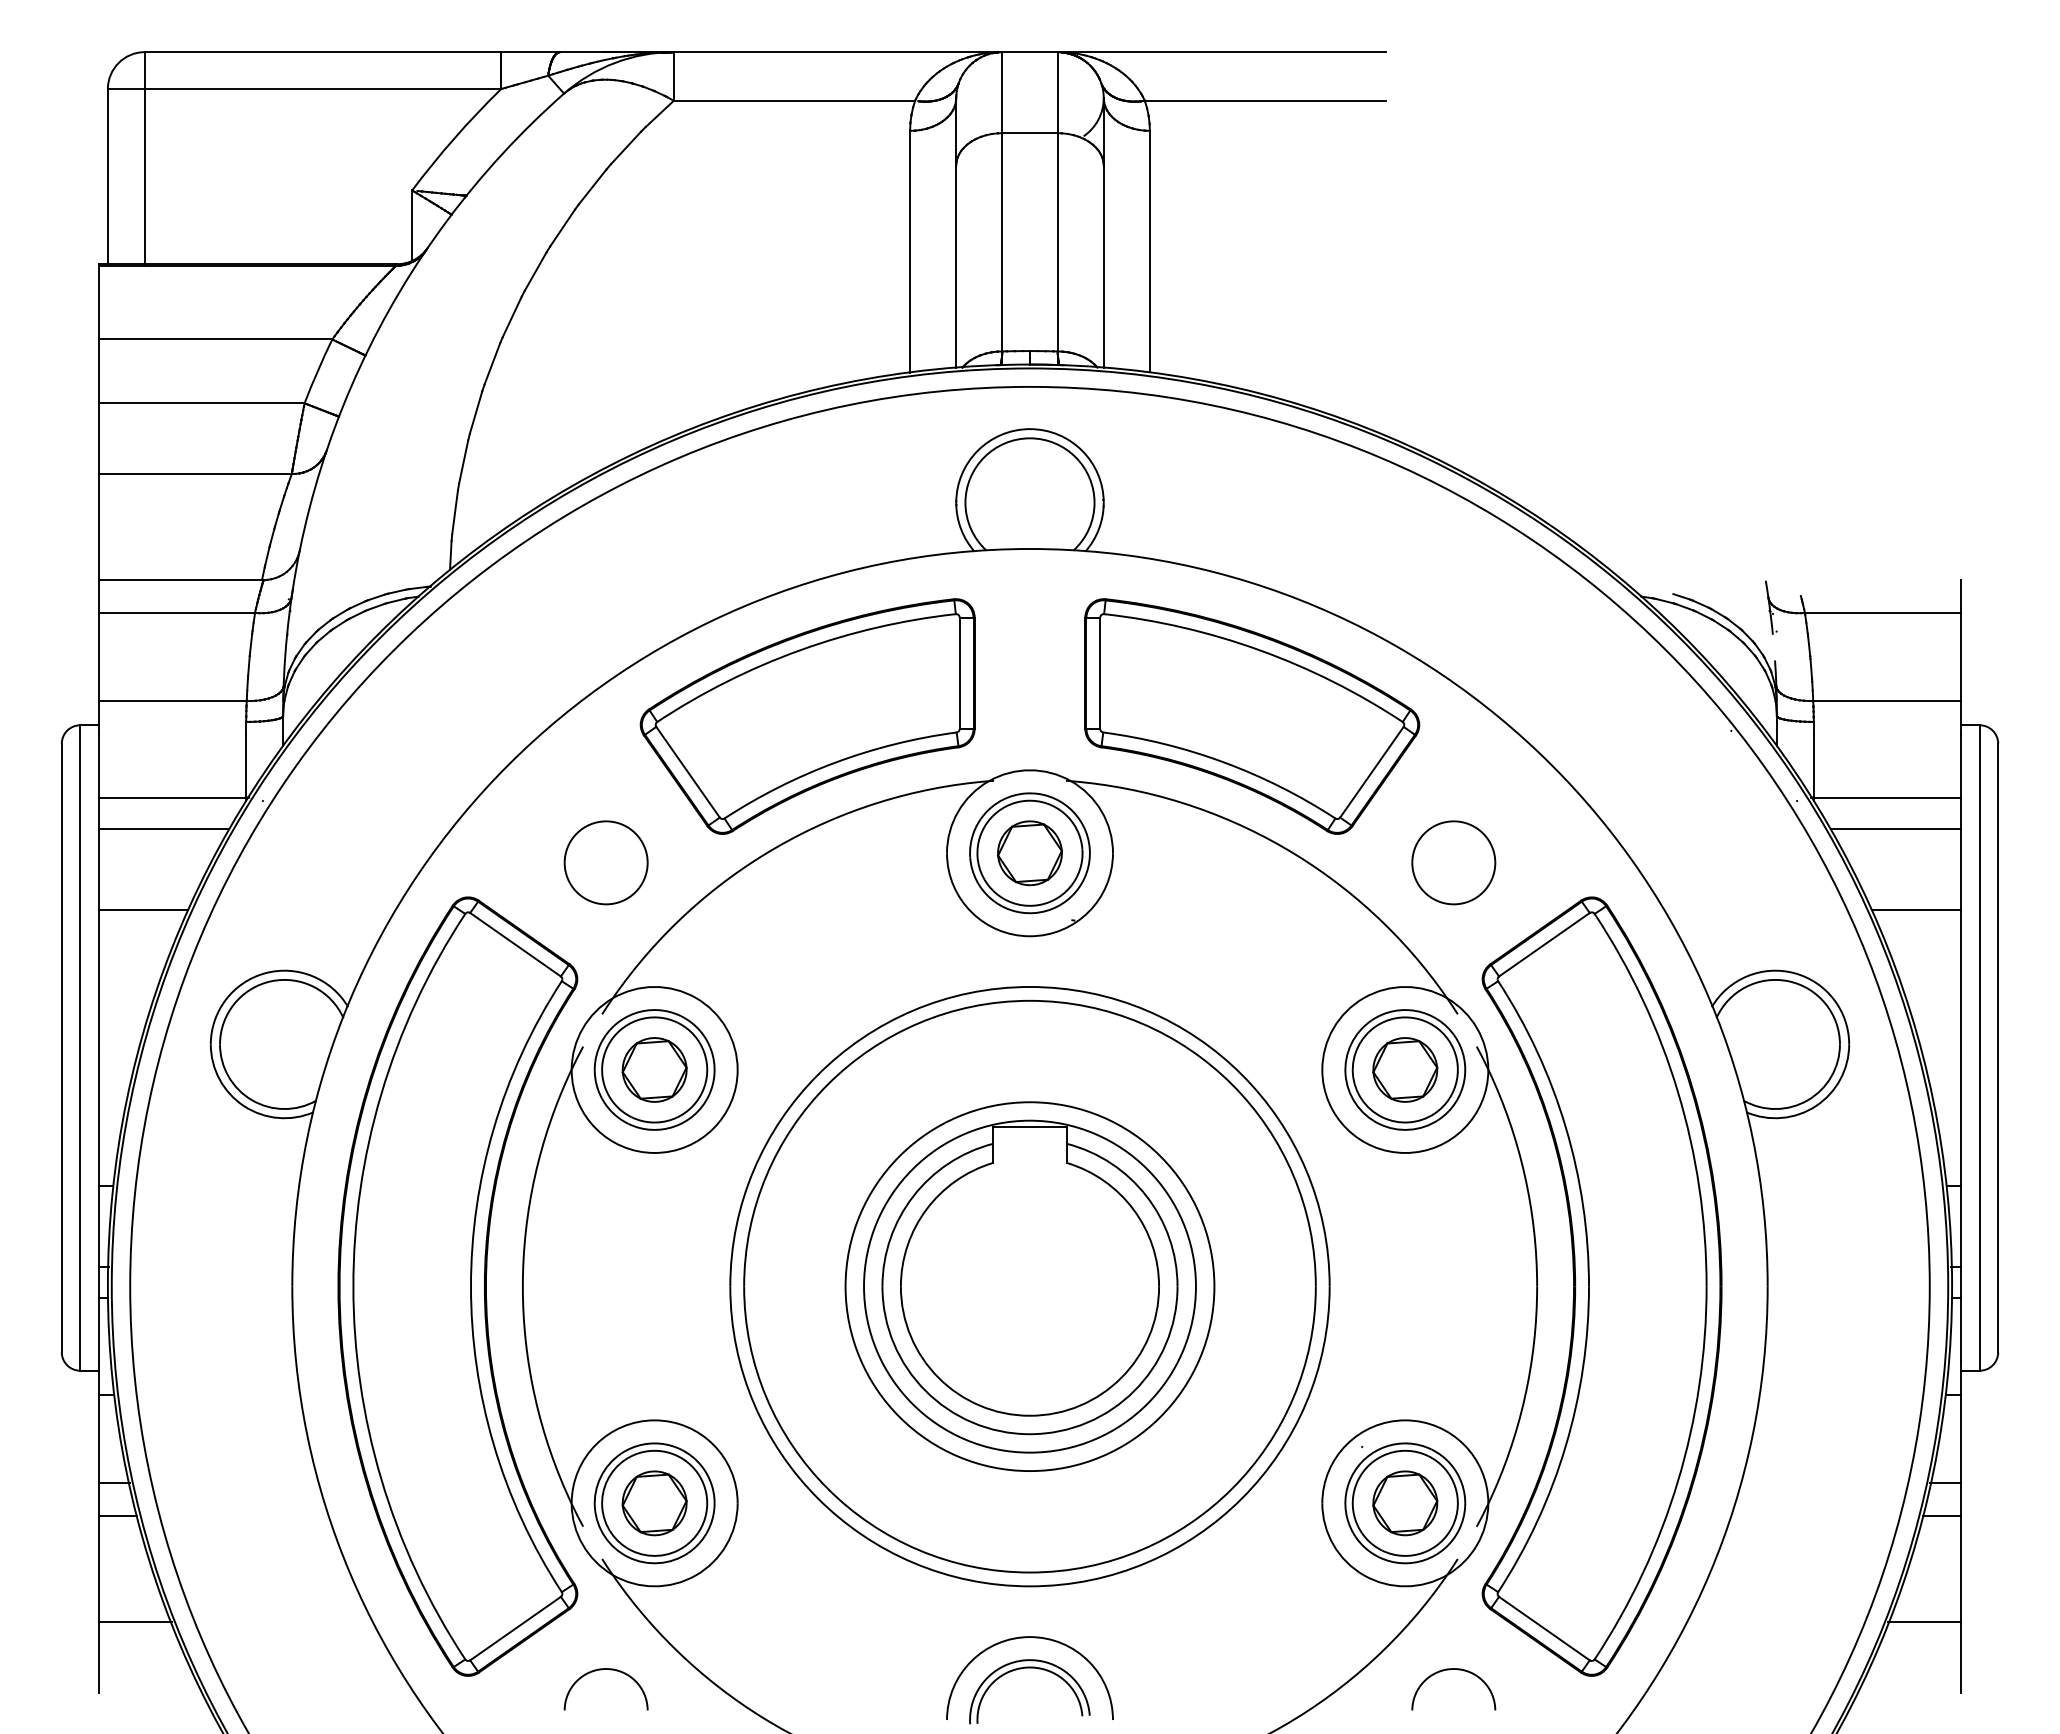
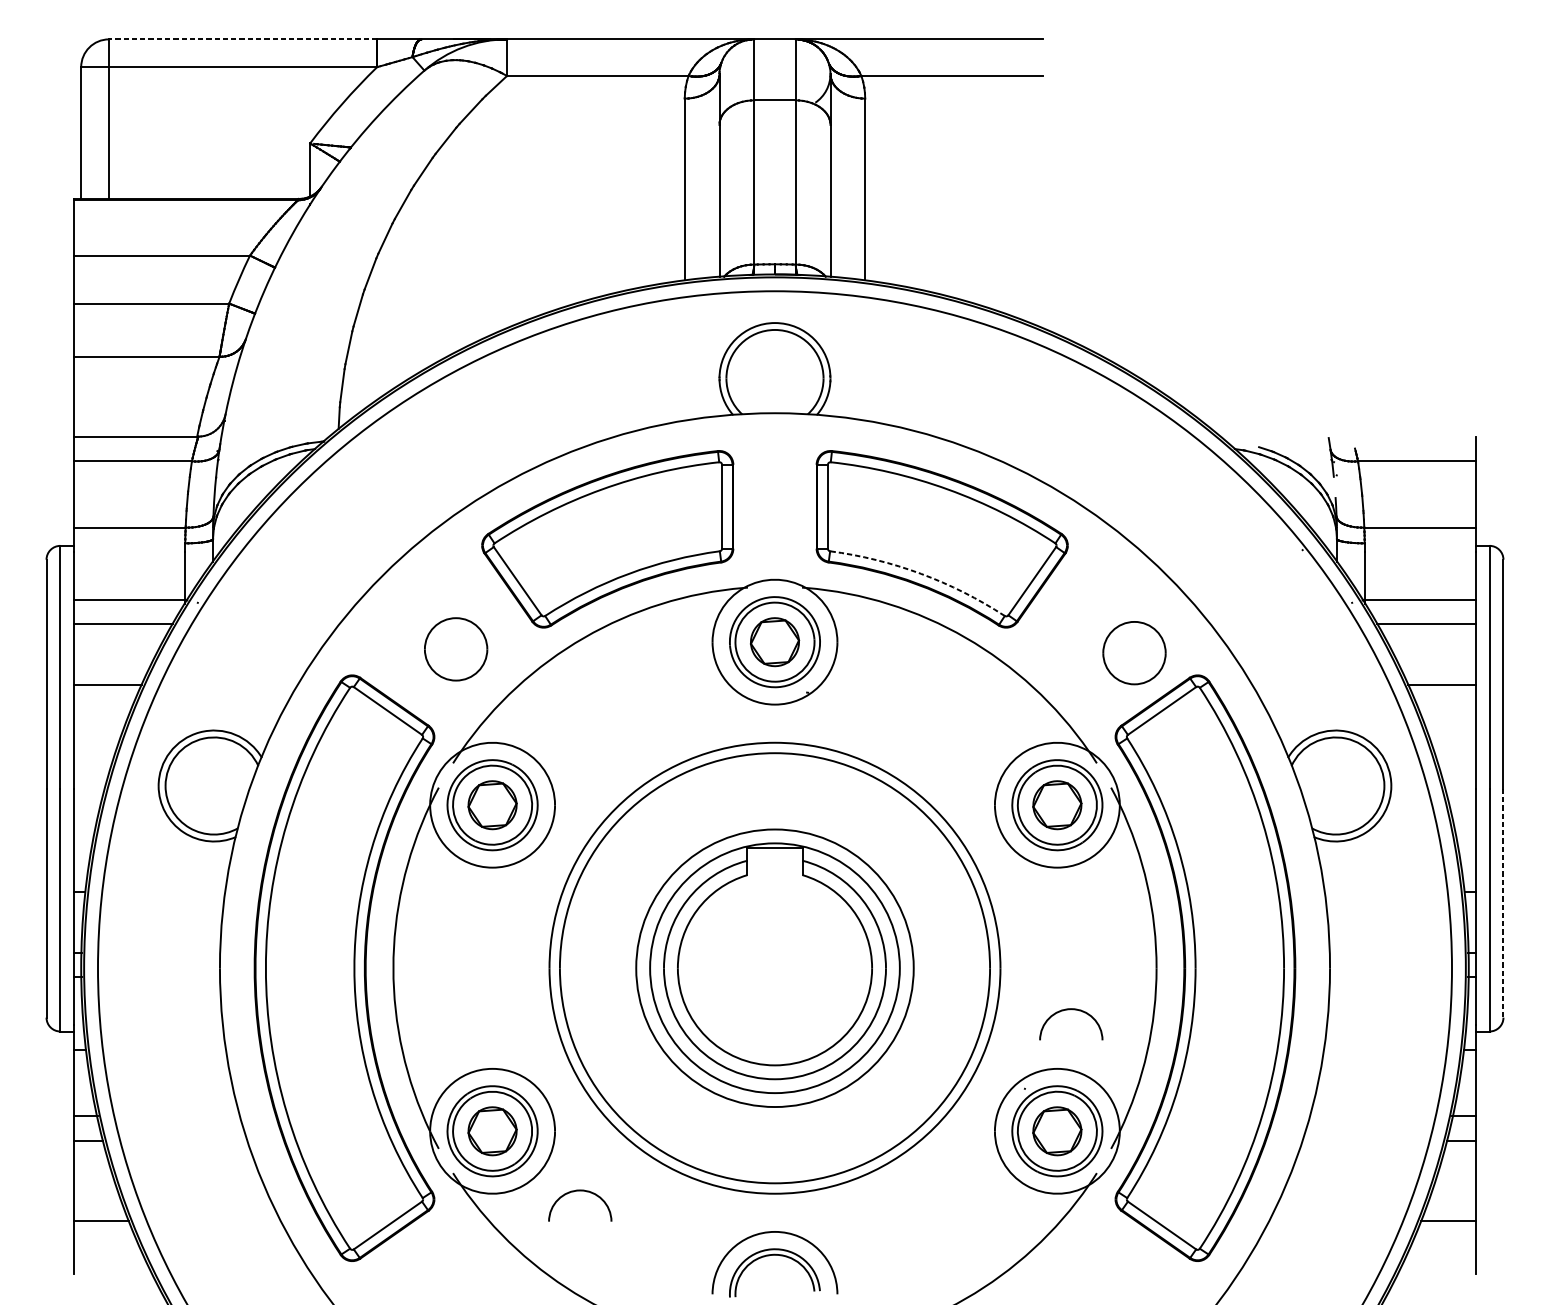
line: (322, 52) -> (242, 39), solid -> dashed
arc: (1224, 762) -> (921, 573), solid -> dashed
part: (1453, 862) -> (1134, 652), moved
line: (1998, 1200) -> (1503, 903), solid -> dashed
arc: (602, 1670) -> (577, 1191), moved
arc: (1449, 1670) -> (1068, 1010), moved

